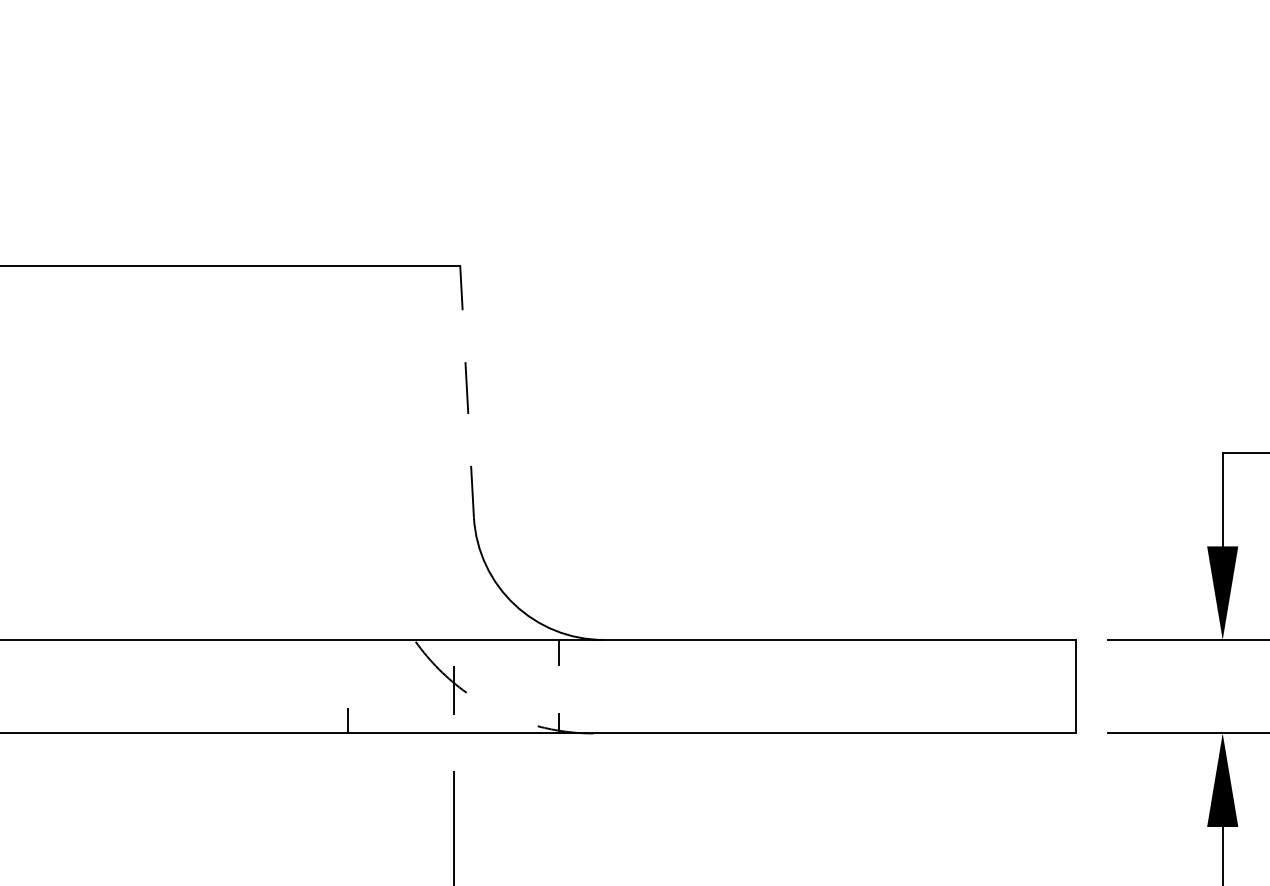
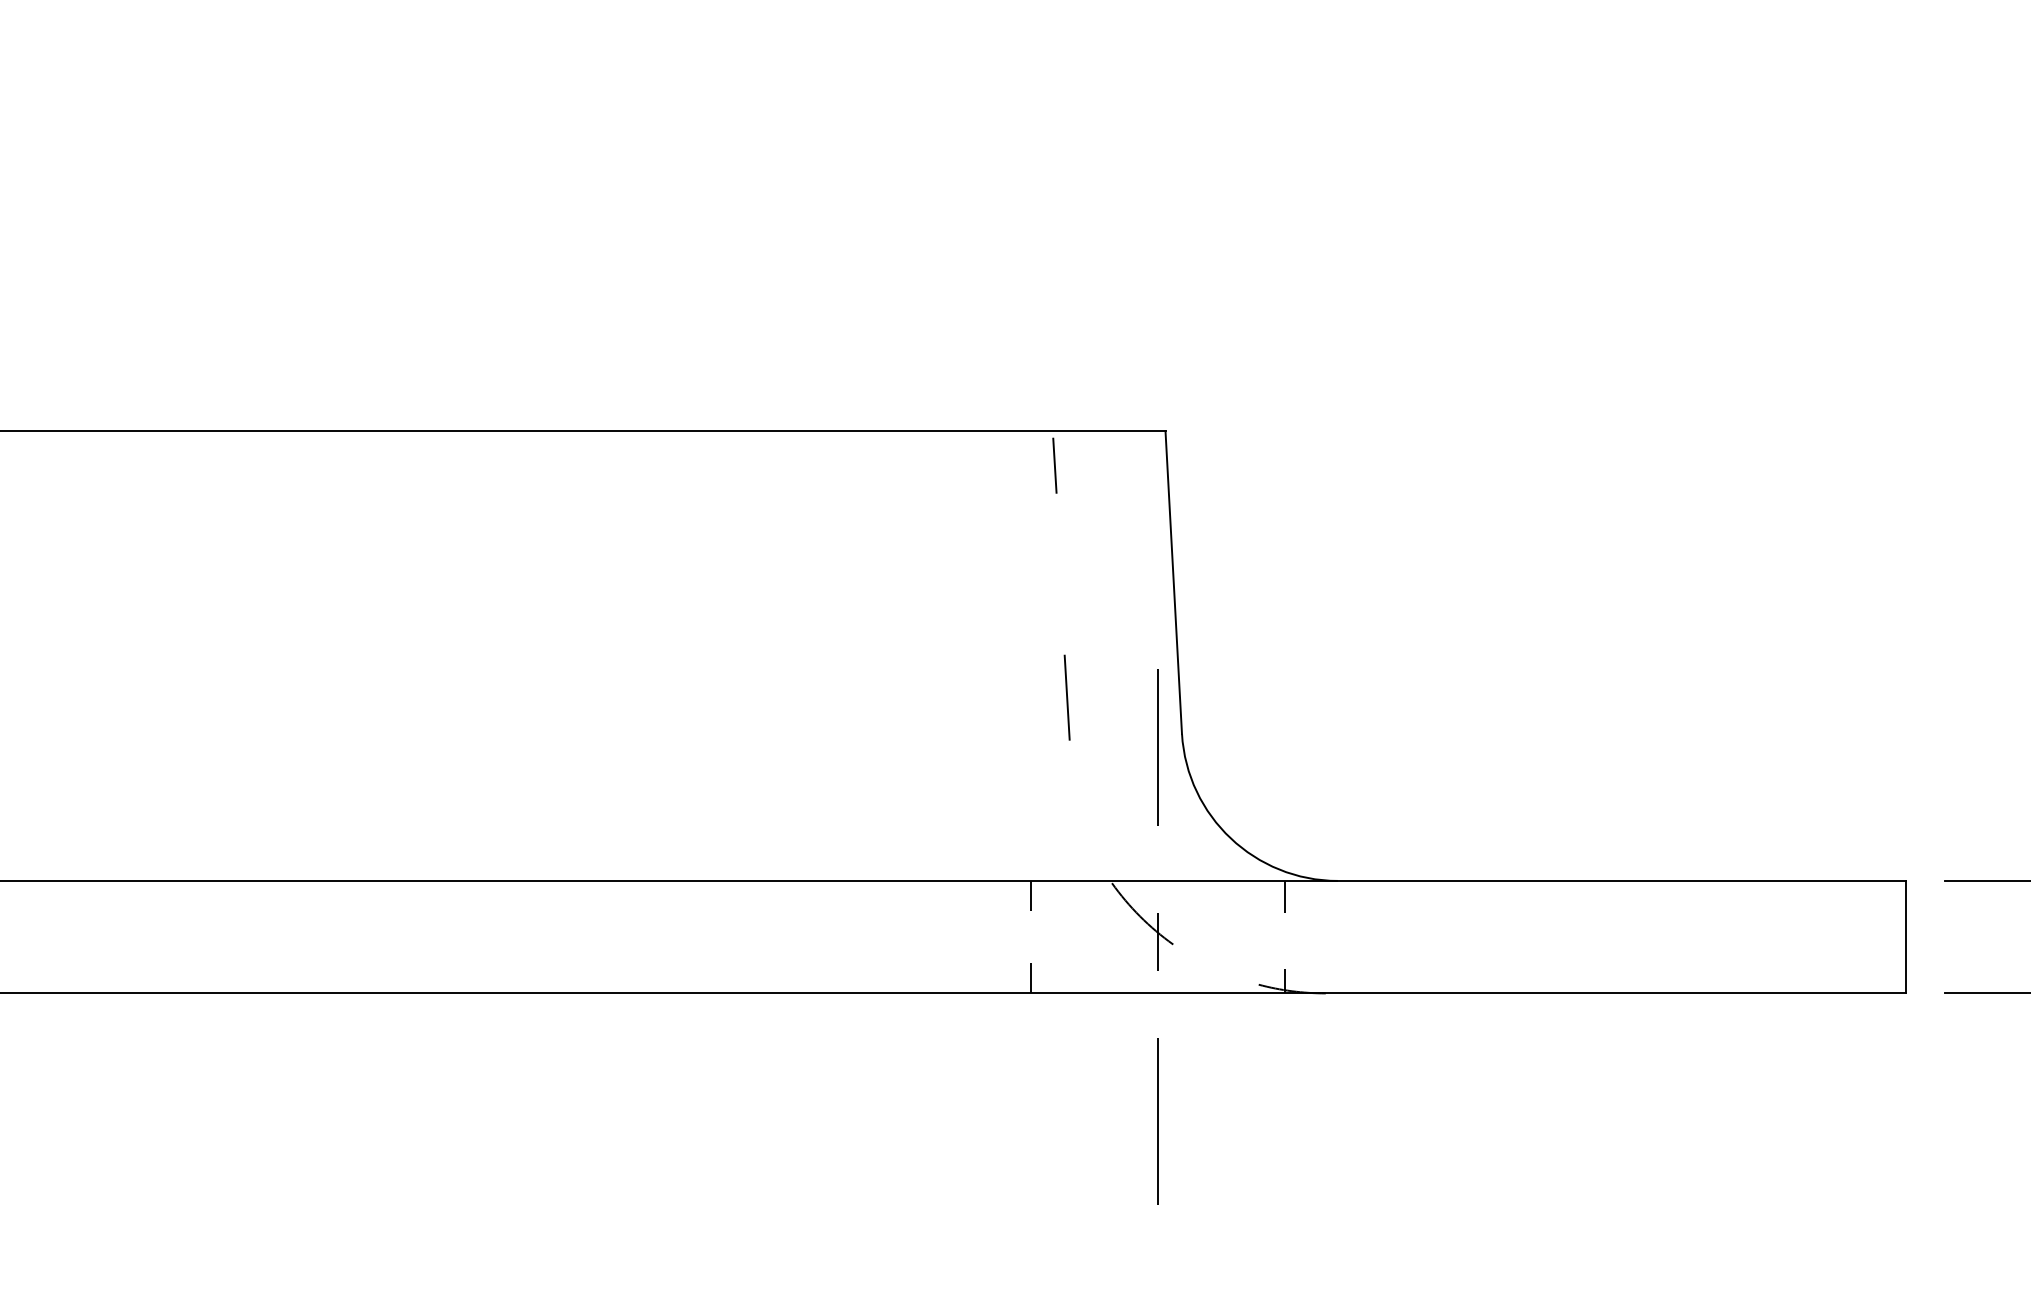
line: (367, 294) -> (1054, 465), added
line: (466, 391) -> (1173, 582), dashed -> solid
line: (377, 487) -> (1066, 697), added
line: (453, 528) -> (1157, 747), added
line: (347, 652) -> (1030, 895), added

